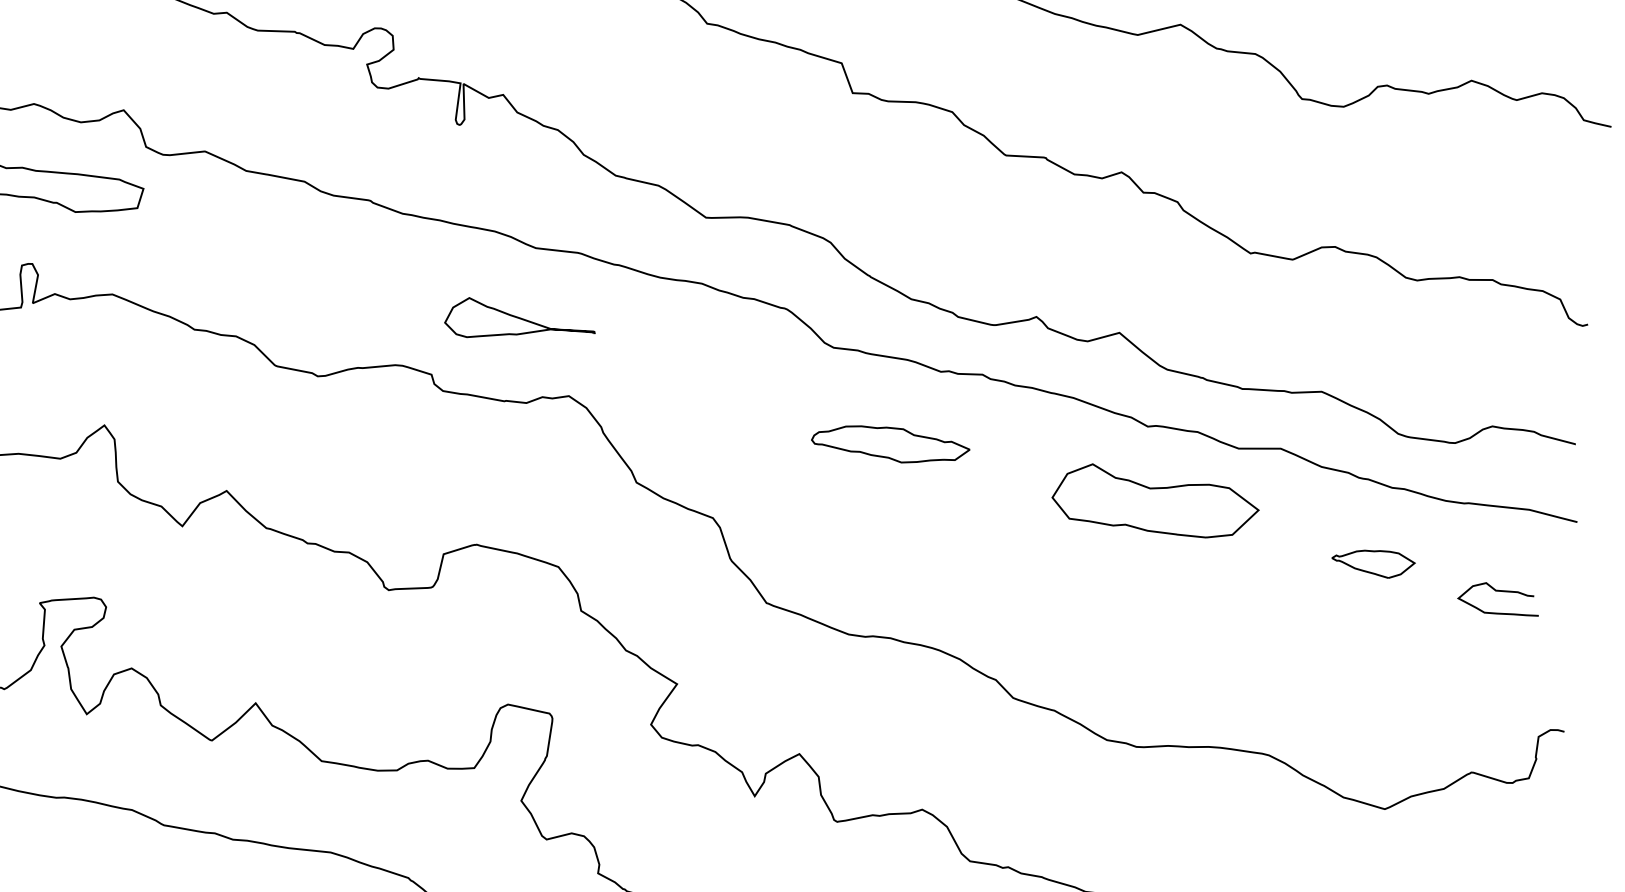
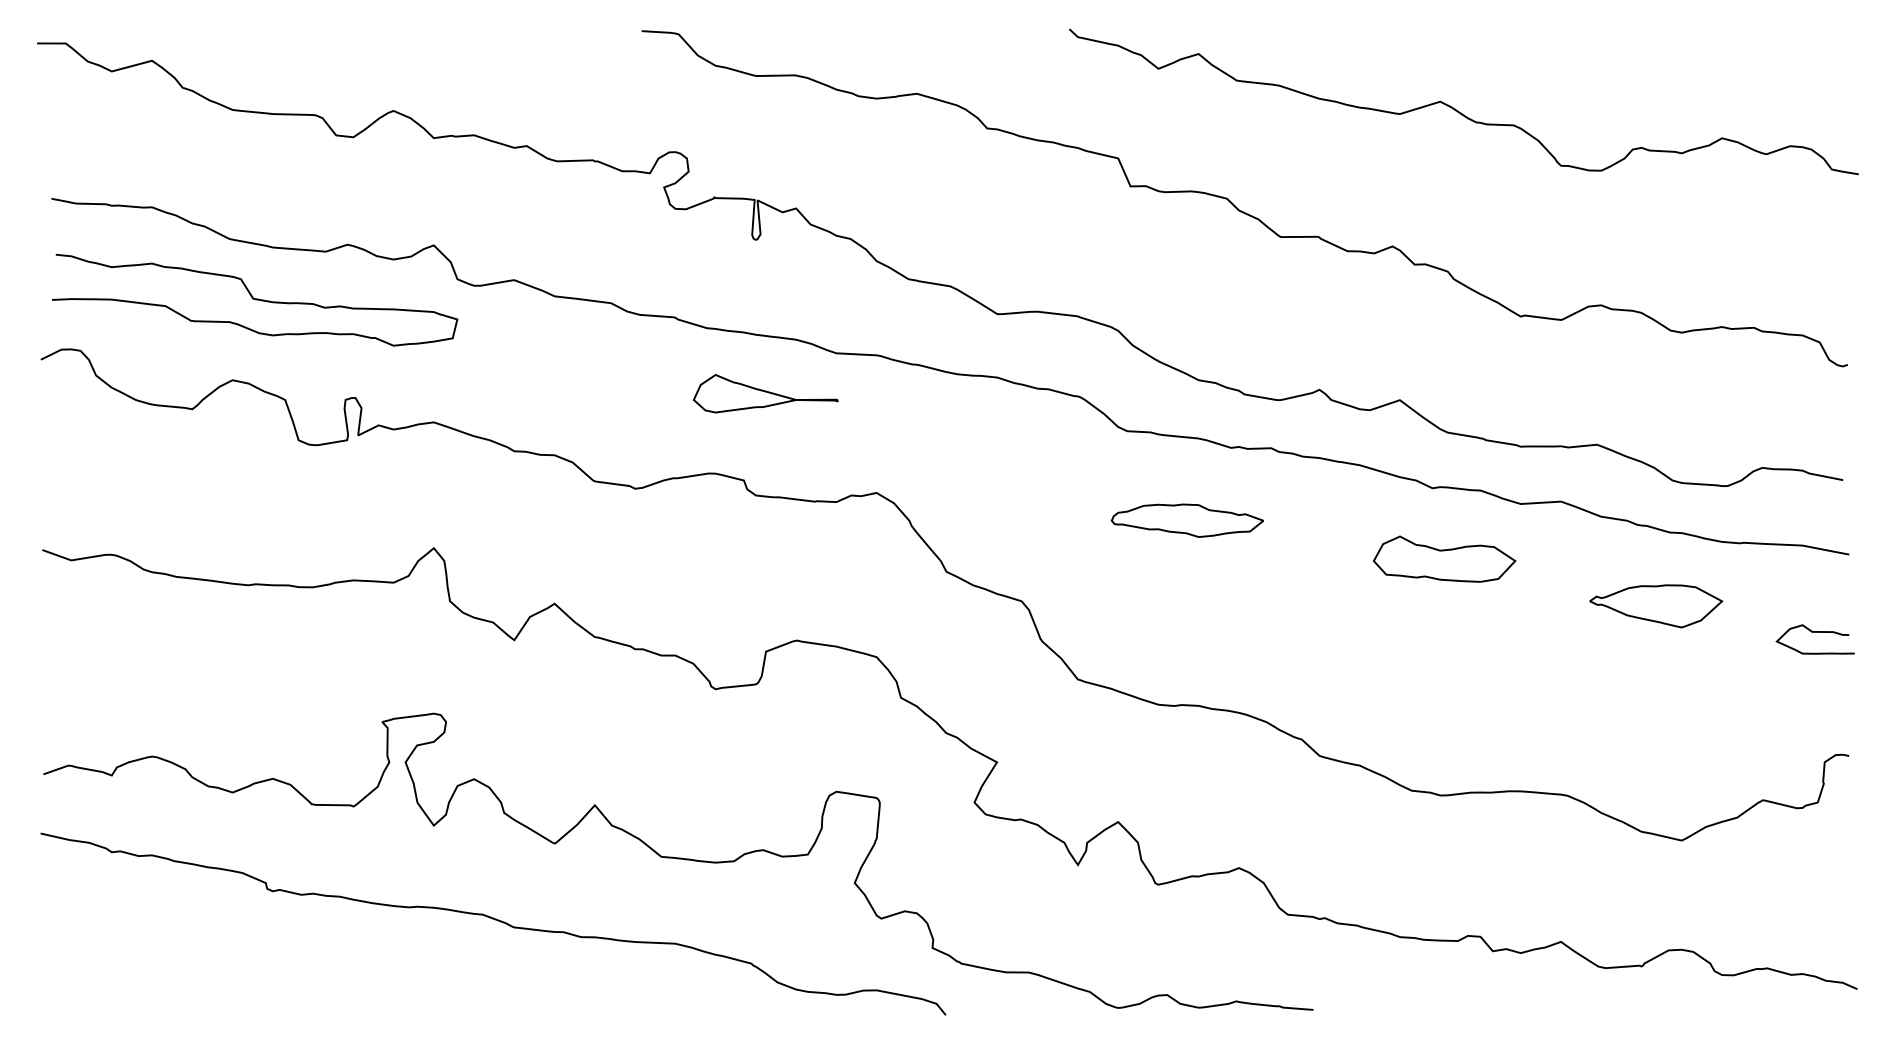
part: (520, 320) -> (765, 393), moved
part: (1155, 500) -> (1444, 558), size x0.71
part: (1373, 563) -> (1656, 606), size x1.67
curve: (1498, 591) -> (1814, 632), moved

